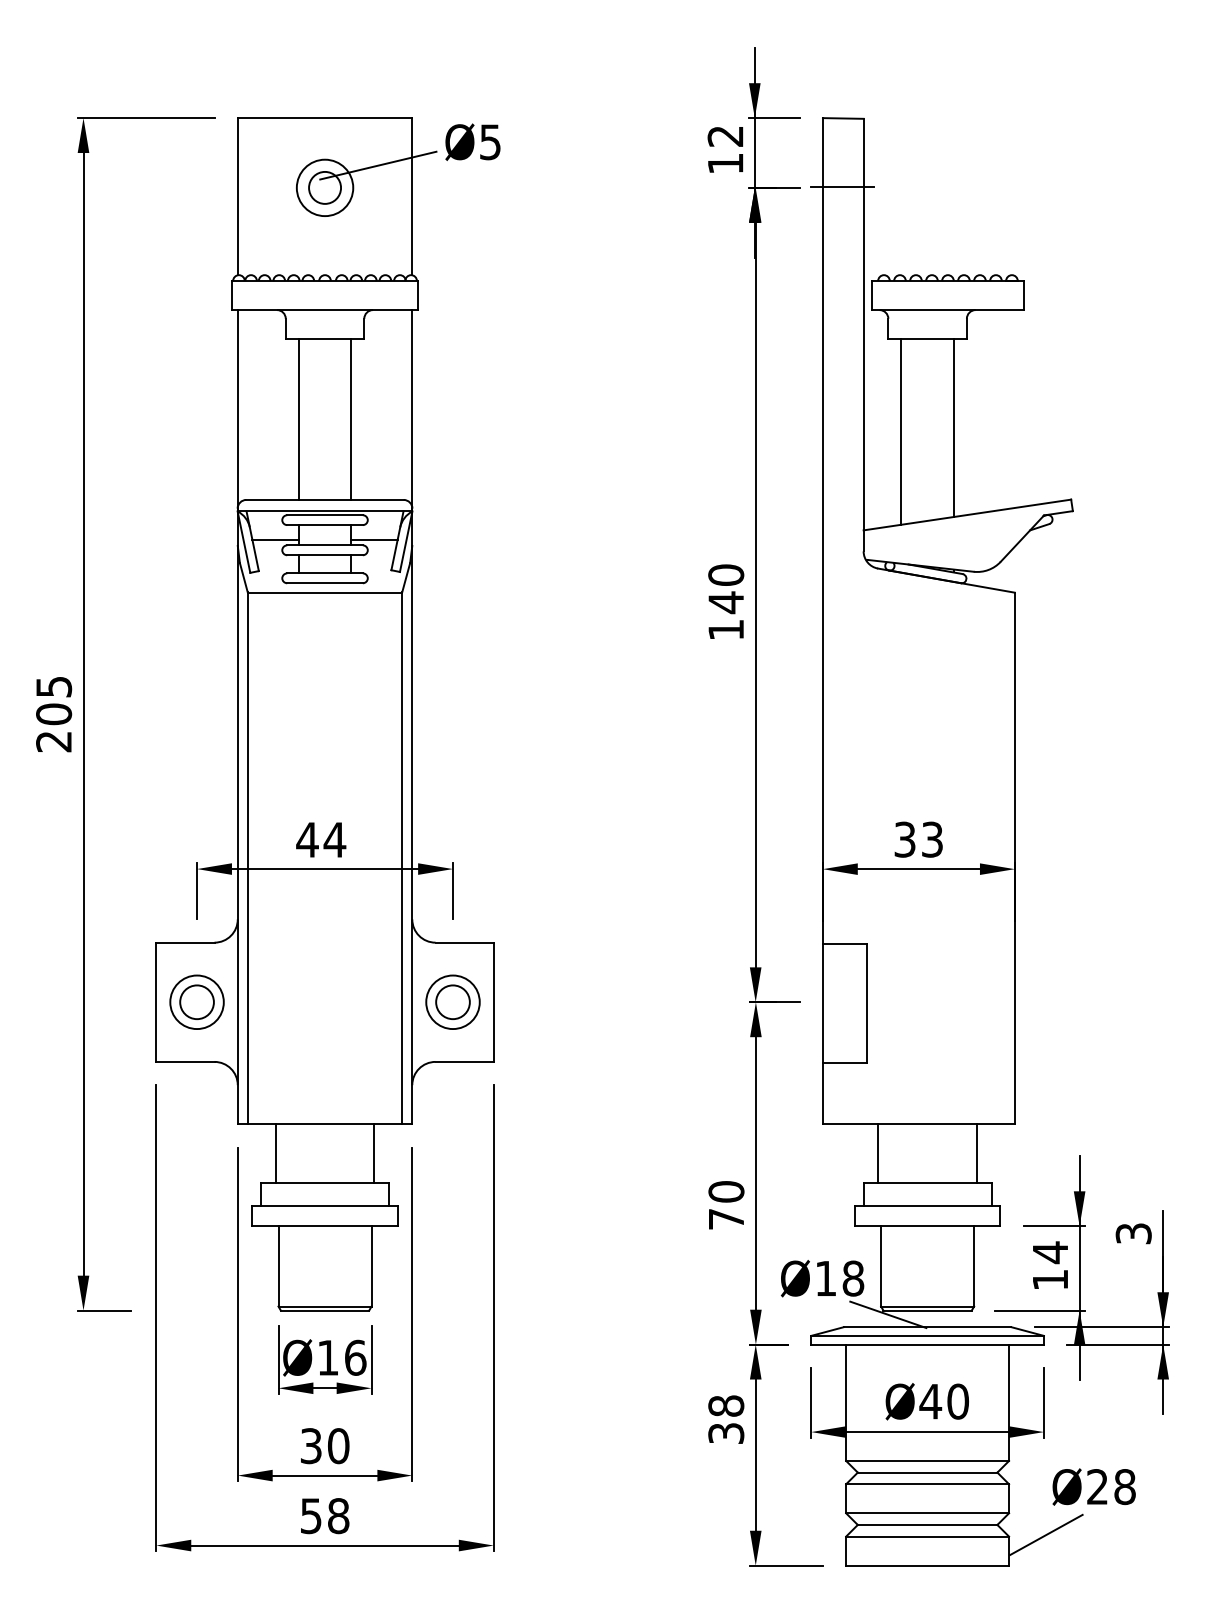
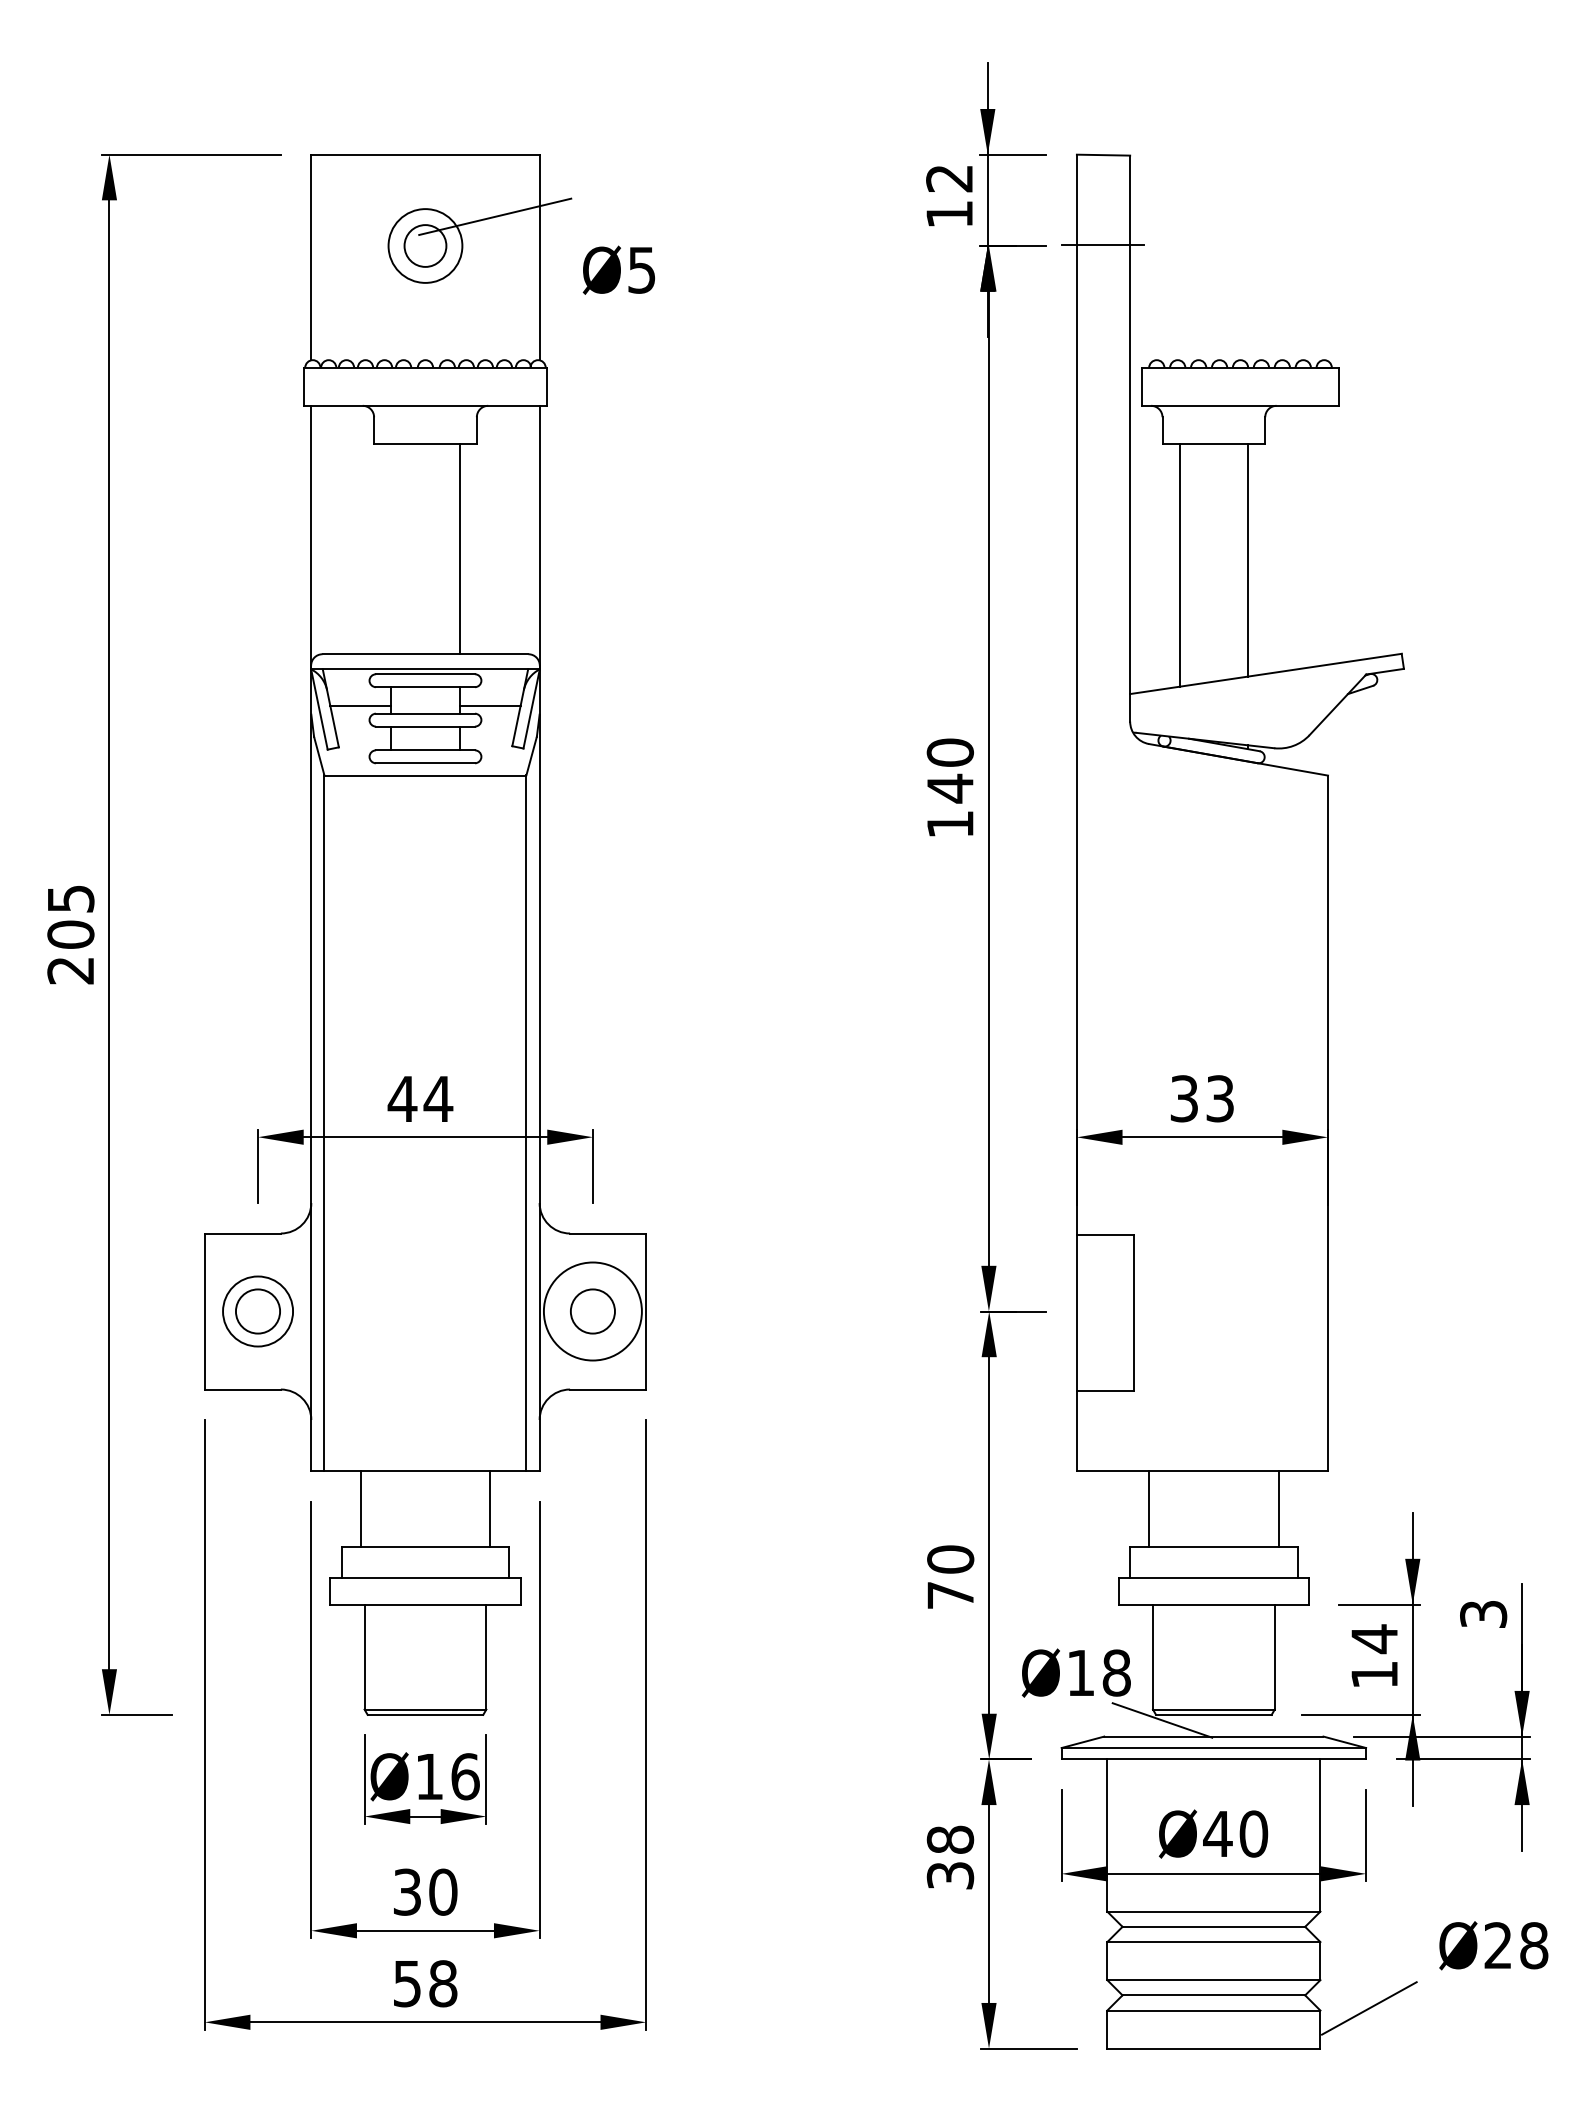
text: (472, 141) -> (618, 269), moved
line: (299, 419) -> (391, 548), removed
circle: (452, 1002) -> (592, 1311), size x1.4
text: (1093, 1486) -> (1493, 1945), moved

